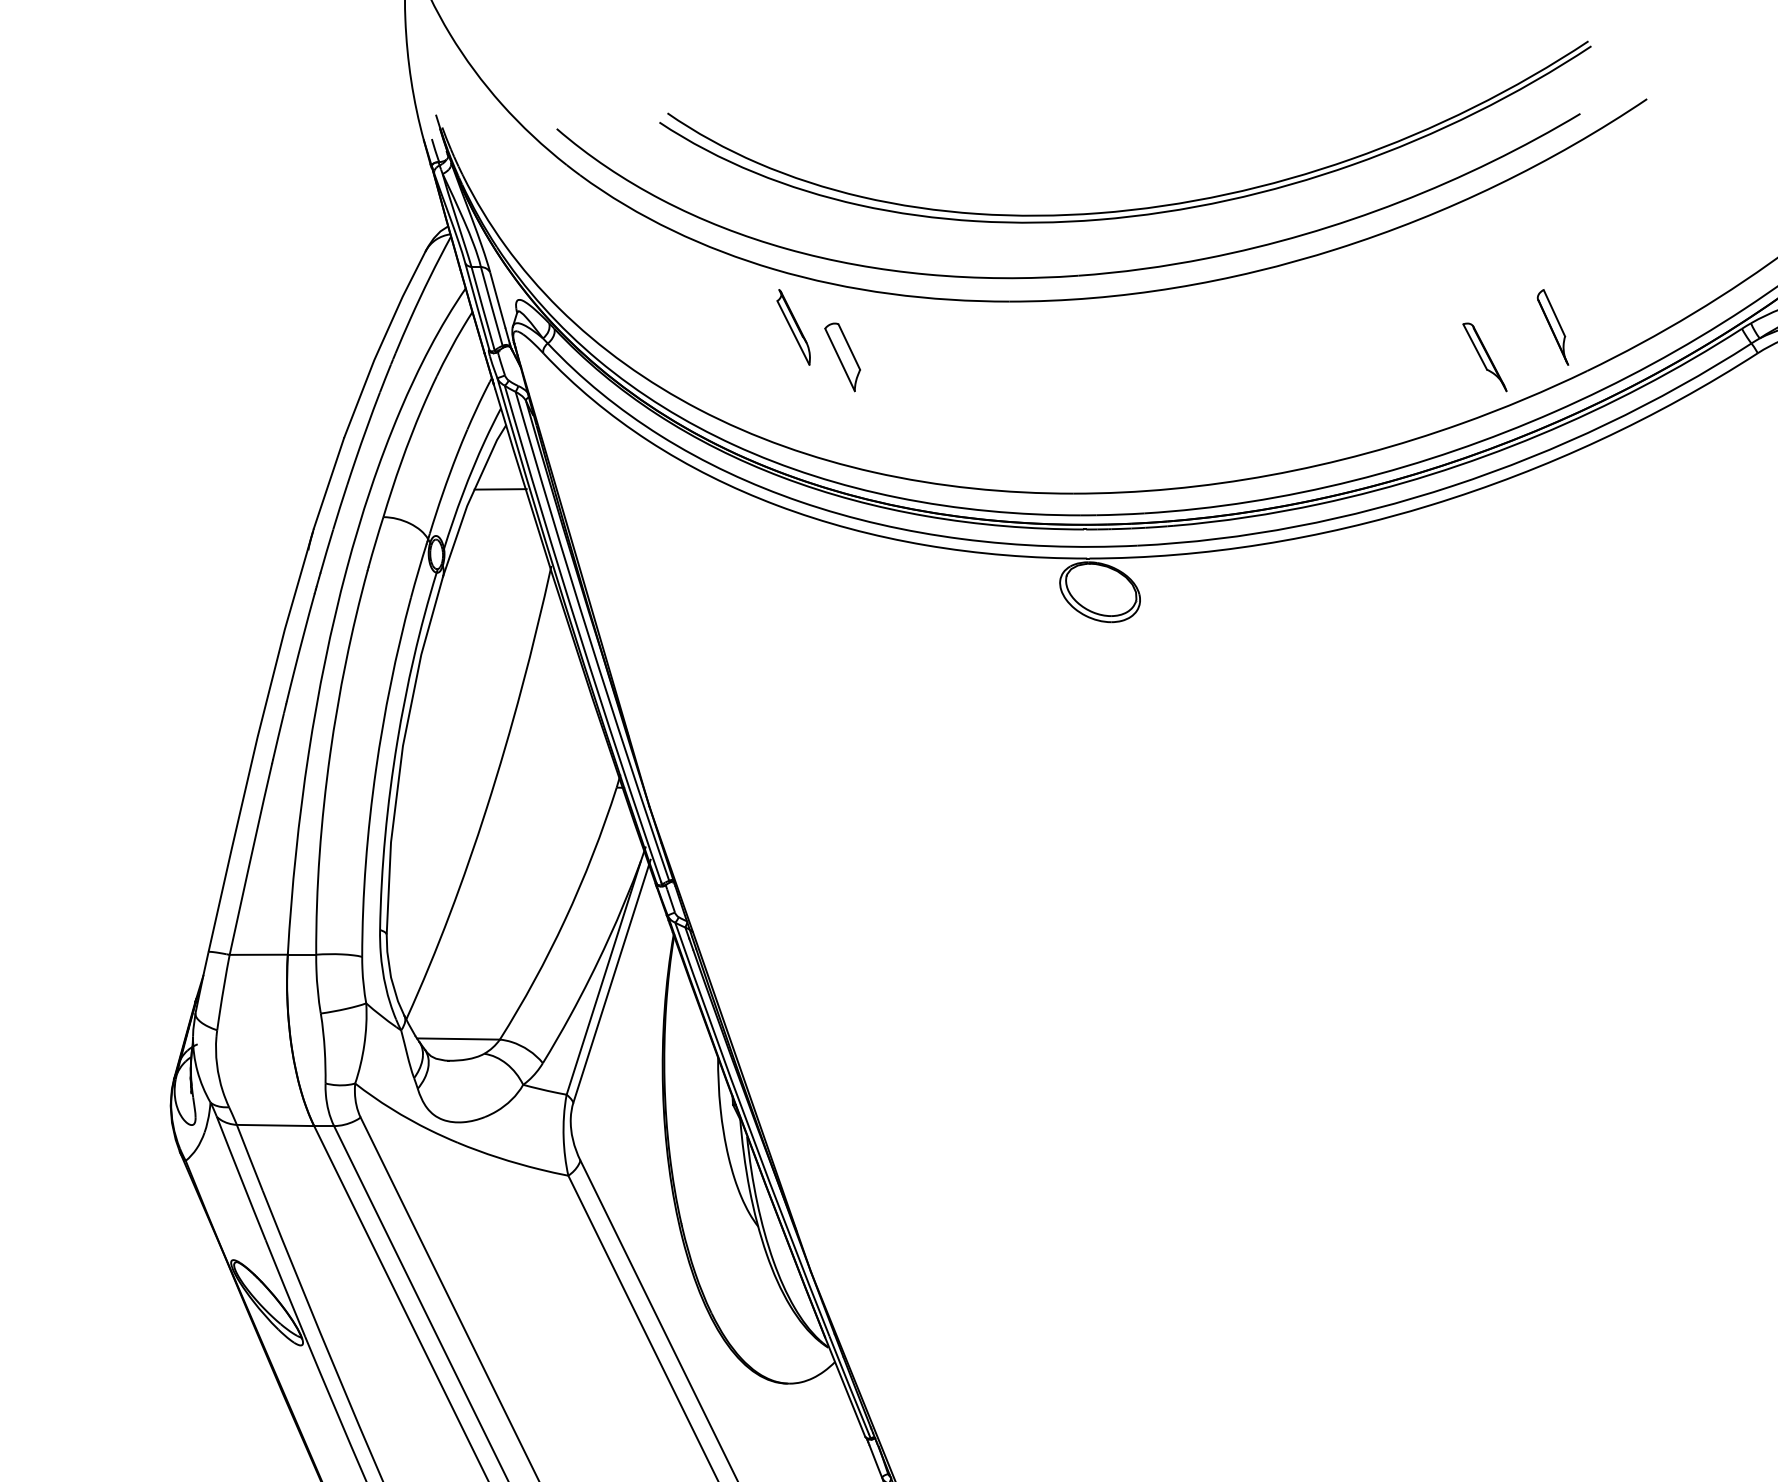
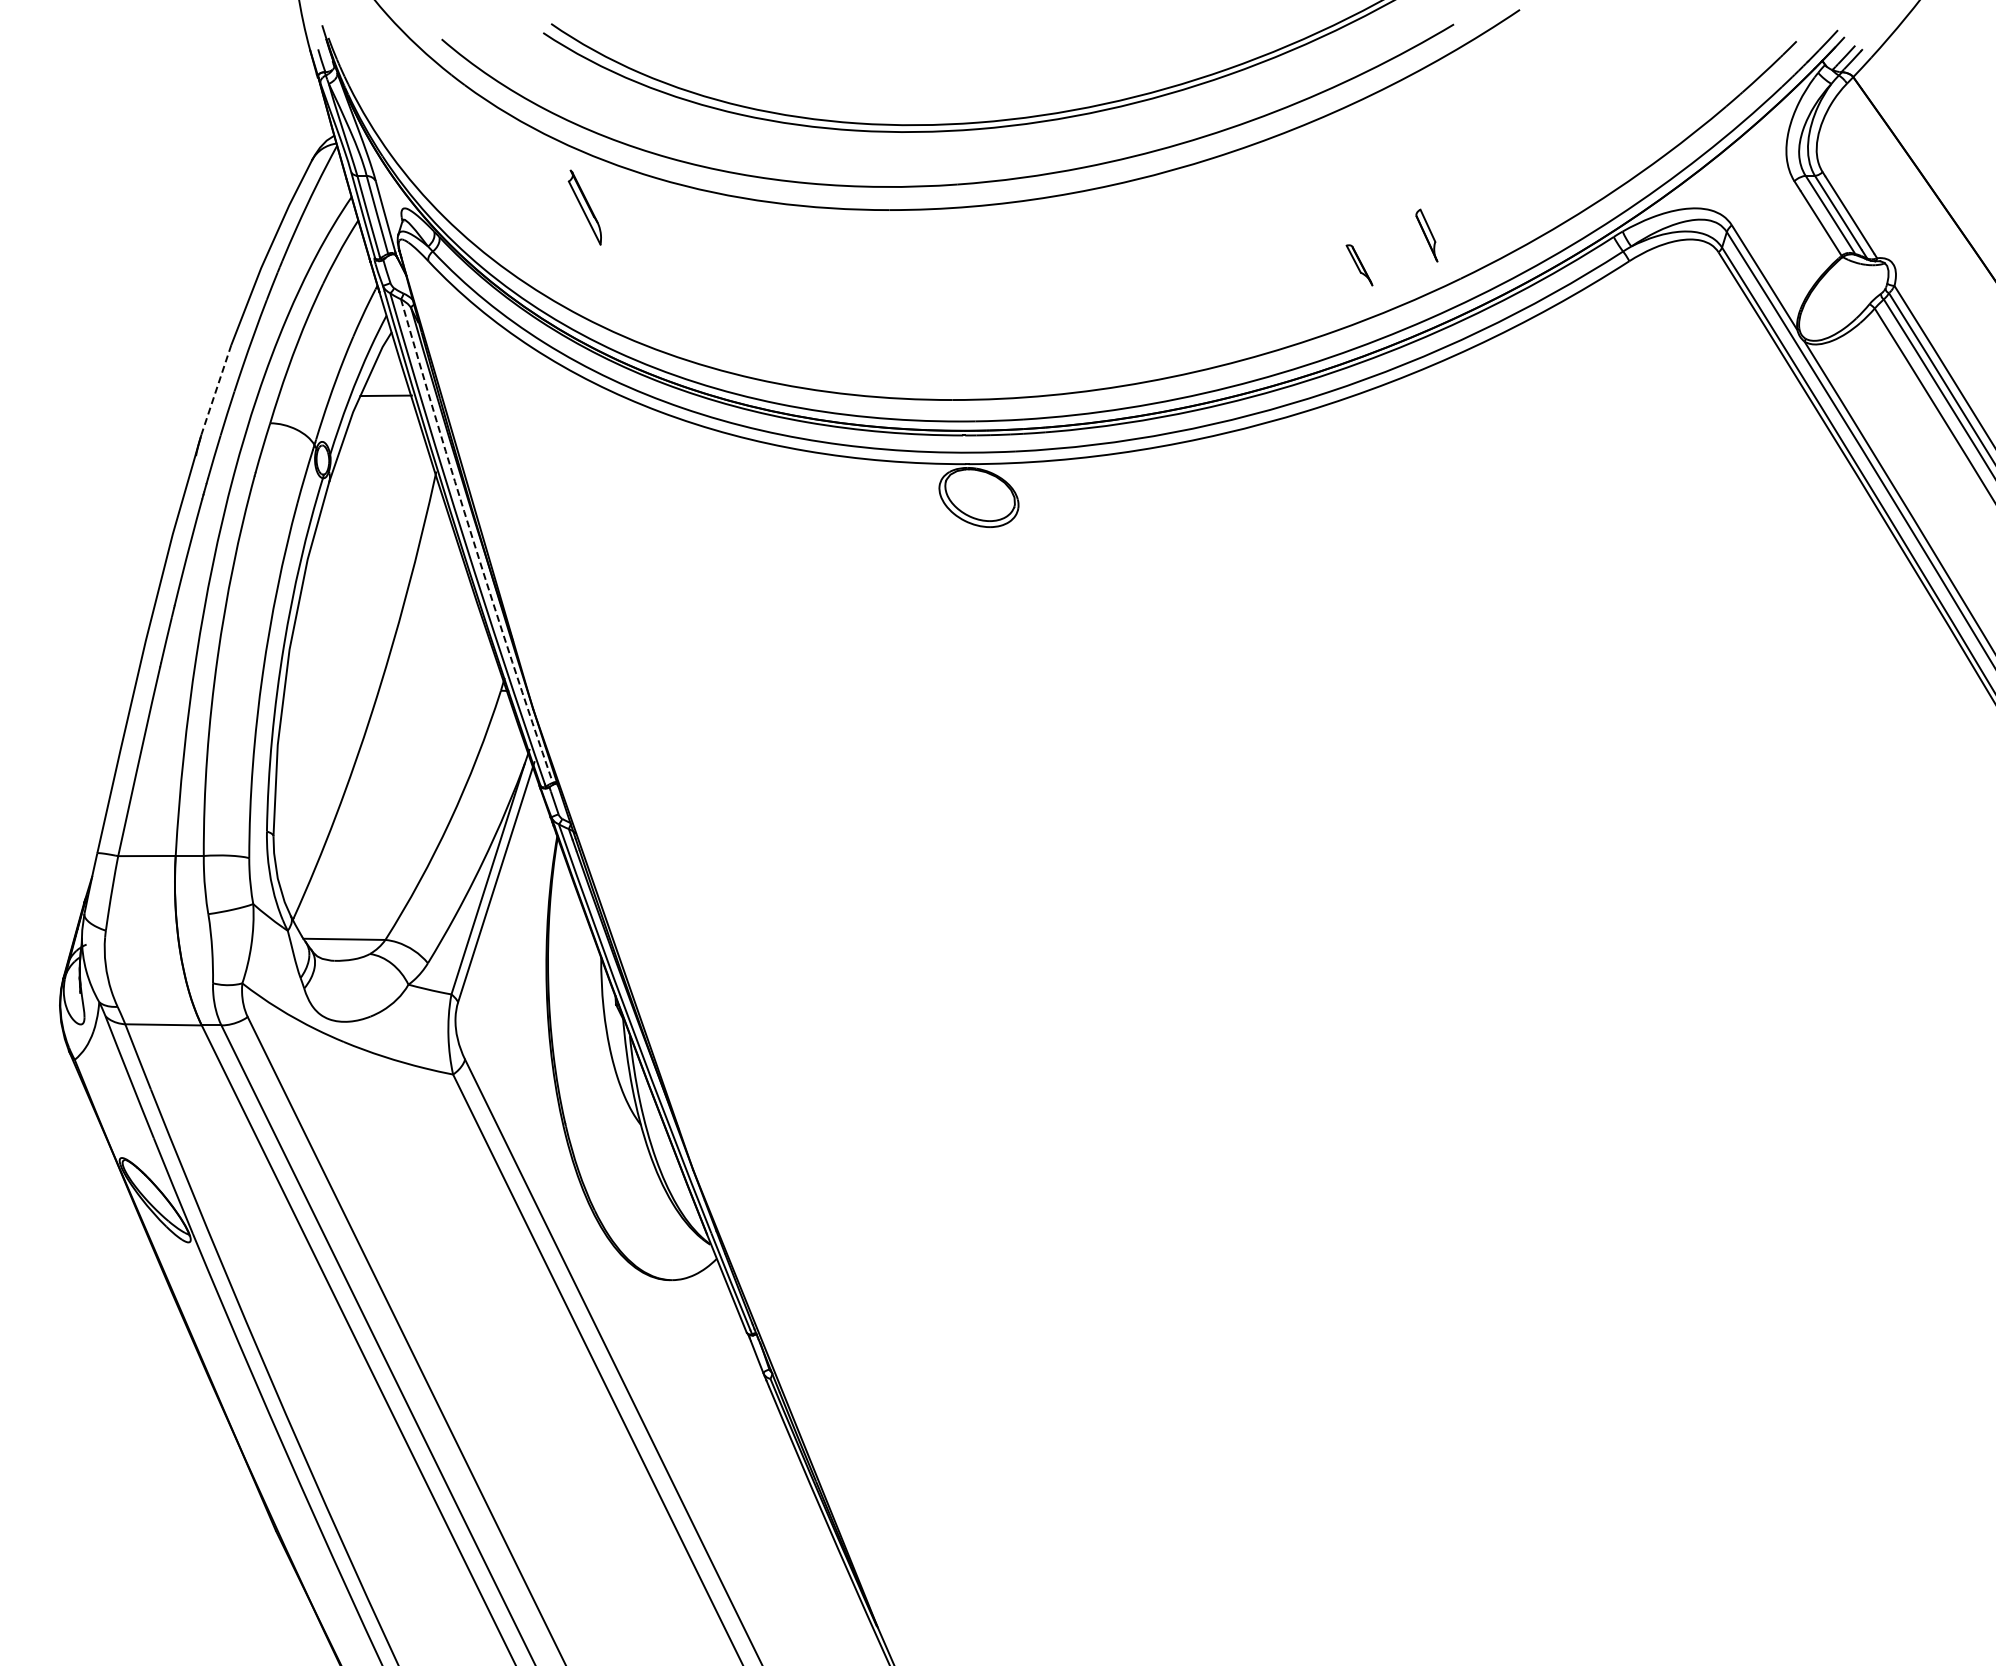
part: (793, 327) -> (584, 207), moved
part: (1552, 327) -> (1426, 235), size x0.7
part: (842, 357) -> (724, 265), removed
part: (1484, 357) -> (1359, 265), size x0.6
line: (329, 484) -> (216, 390), solid -> dashed
arc: (588, 637) -> (473, 542), solid -> dashed

